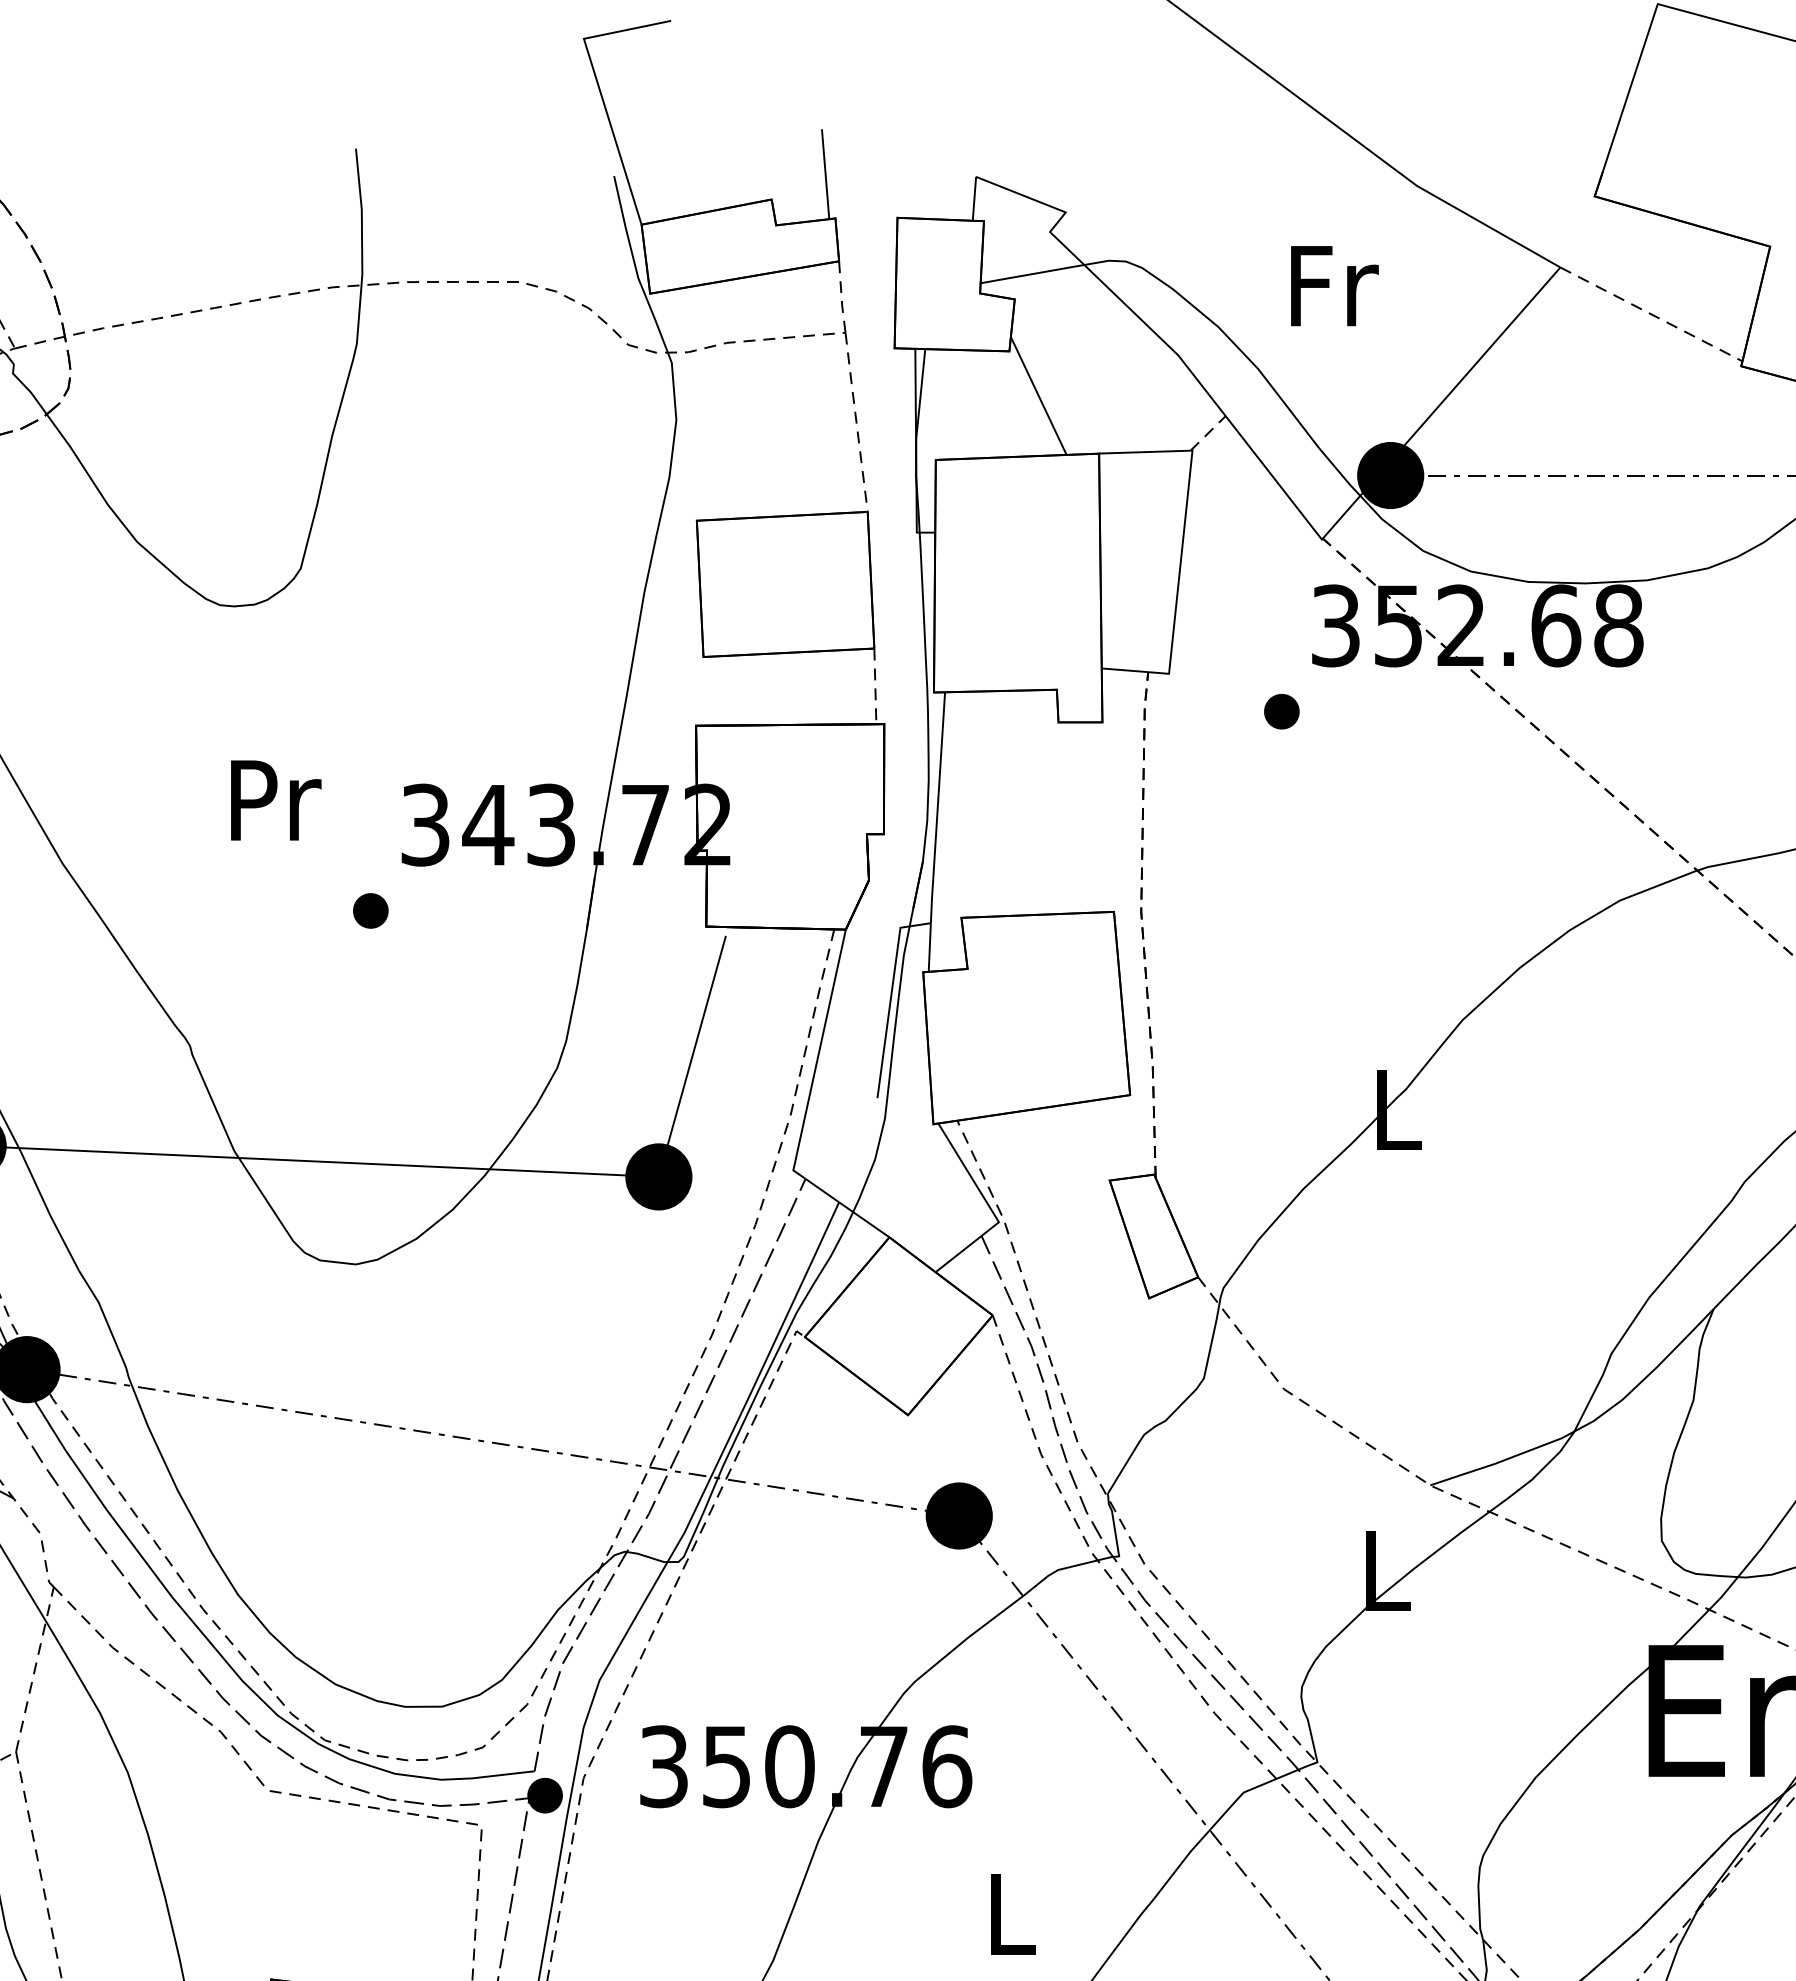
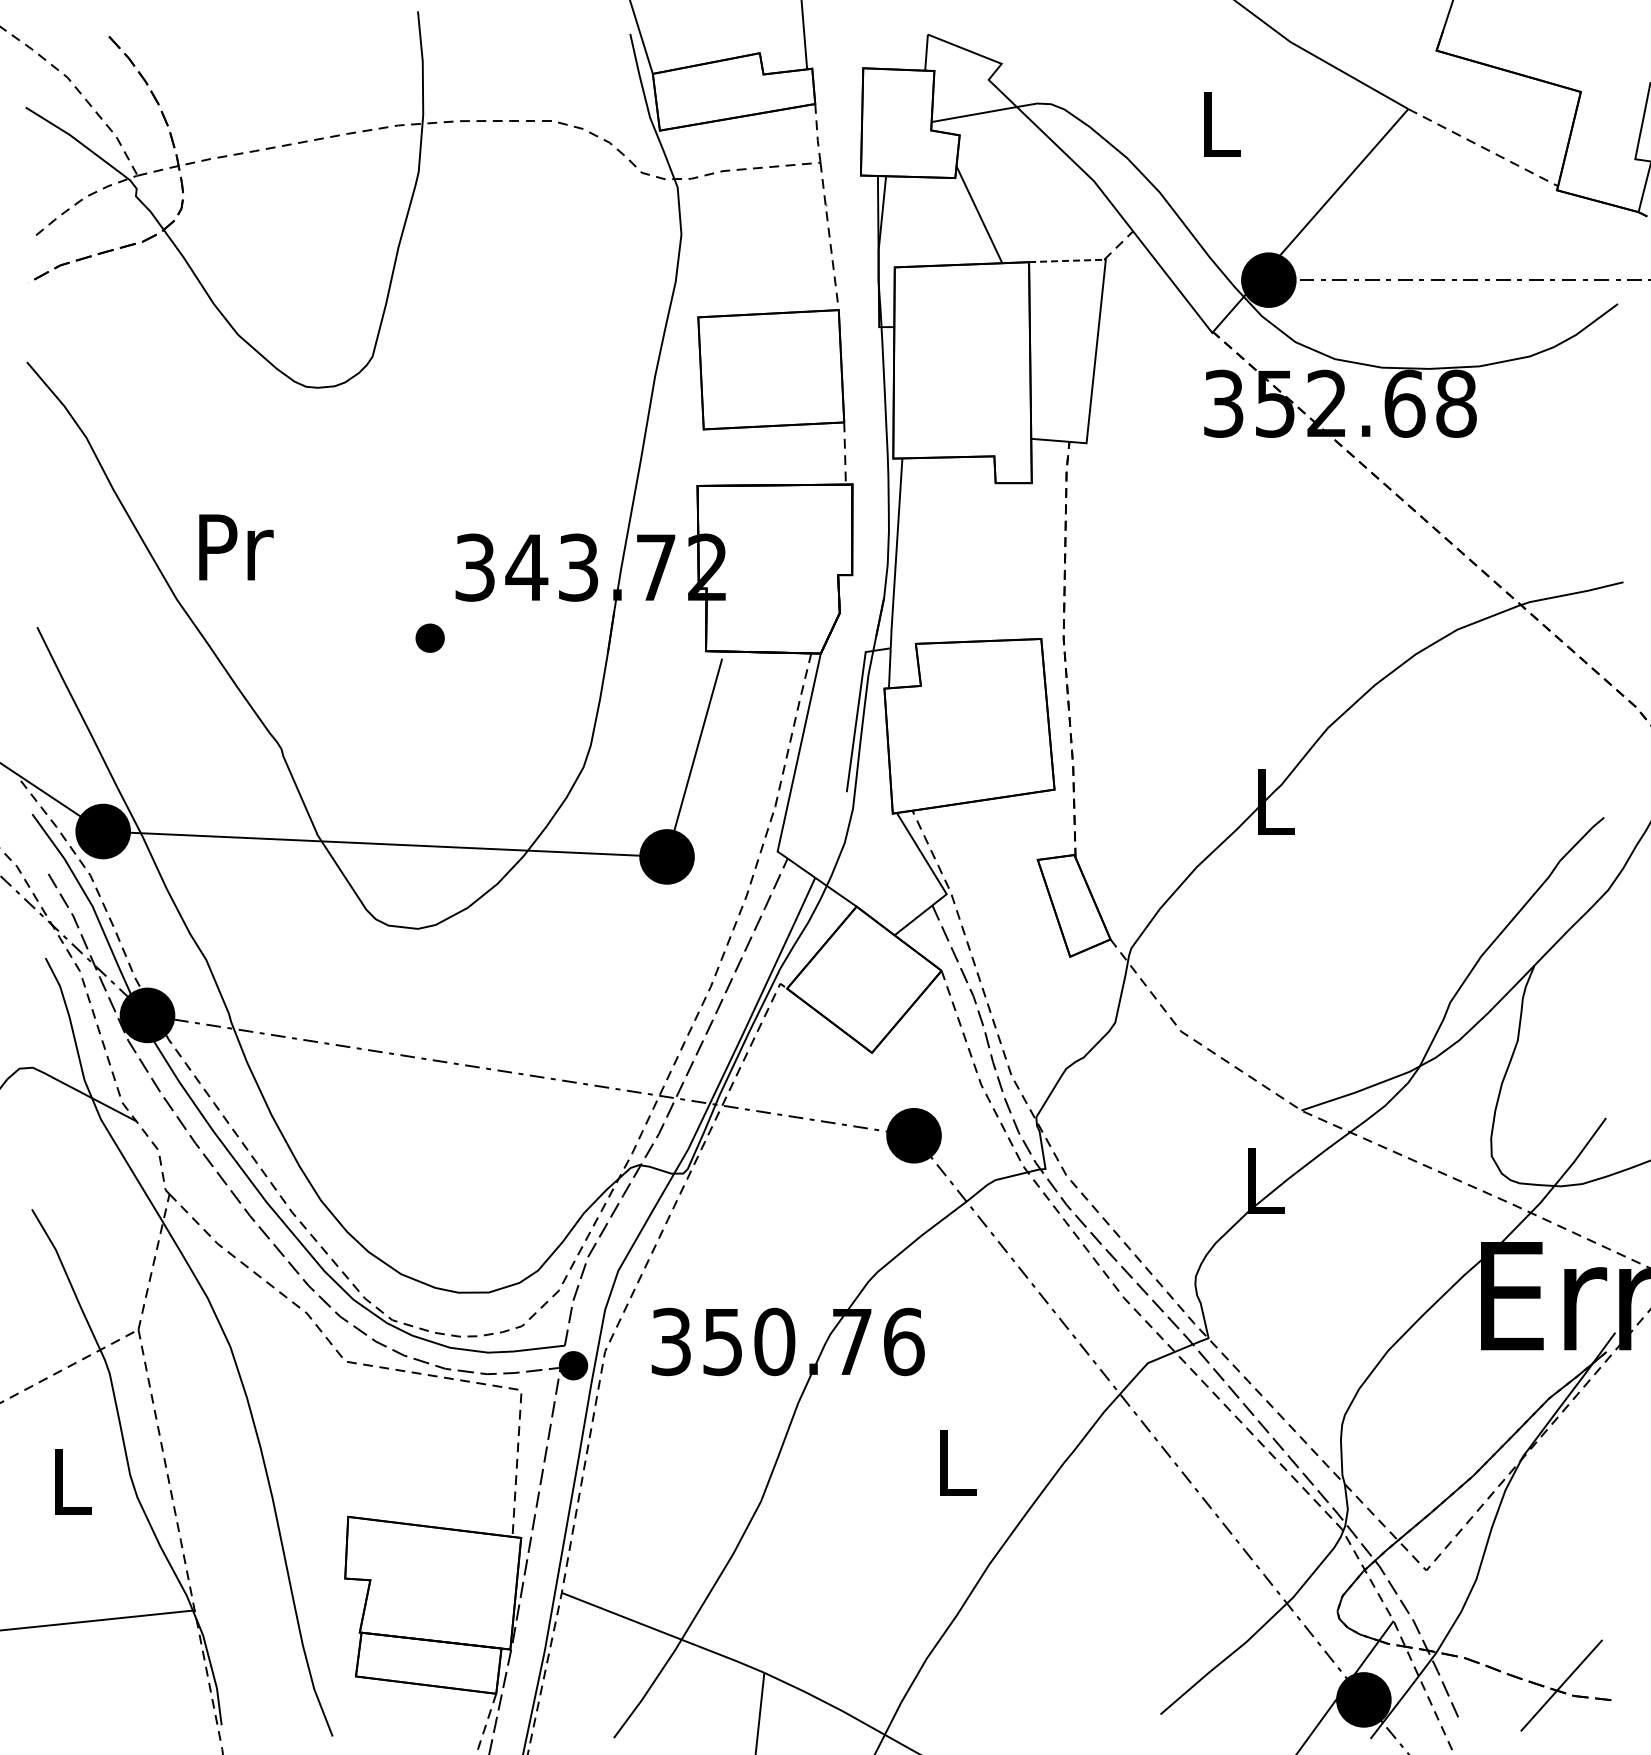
text: (1335, 286) -> (1223, 124), Fr -> L
line: (1144, 451) -> (1066, 260), solid -> dashed
part: (1280, 710) -> (1178, 473), removed
text: (276, 800) -> (236, 547), moved

